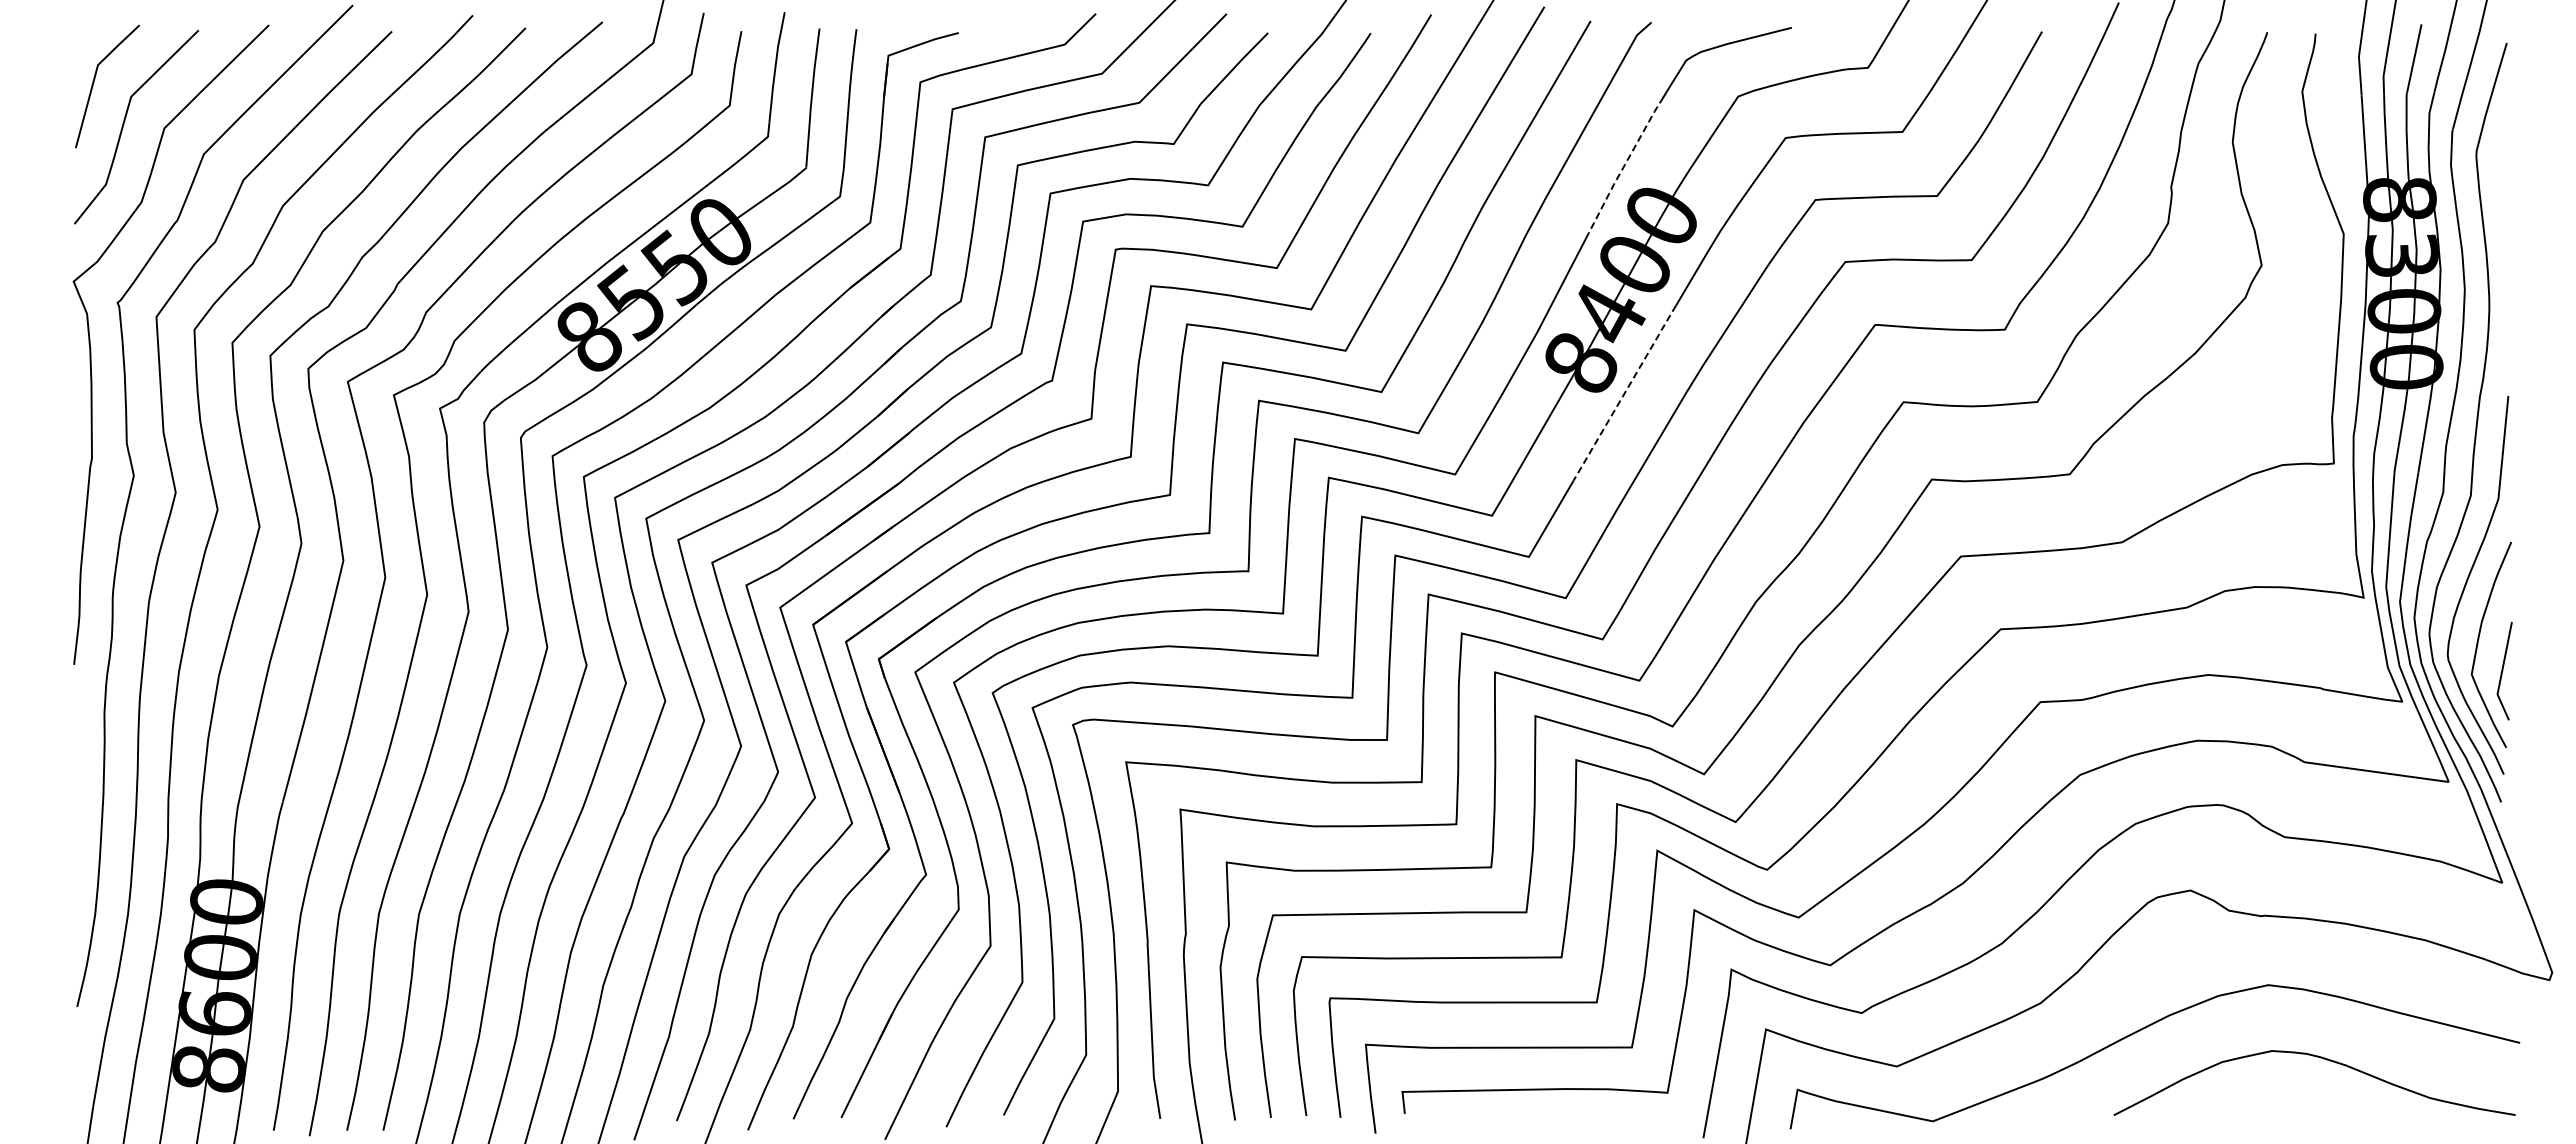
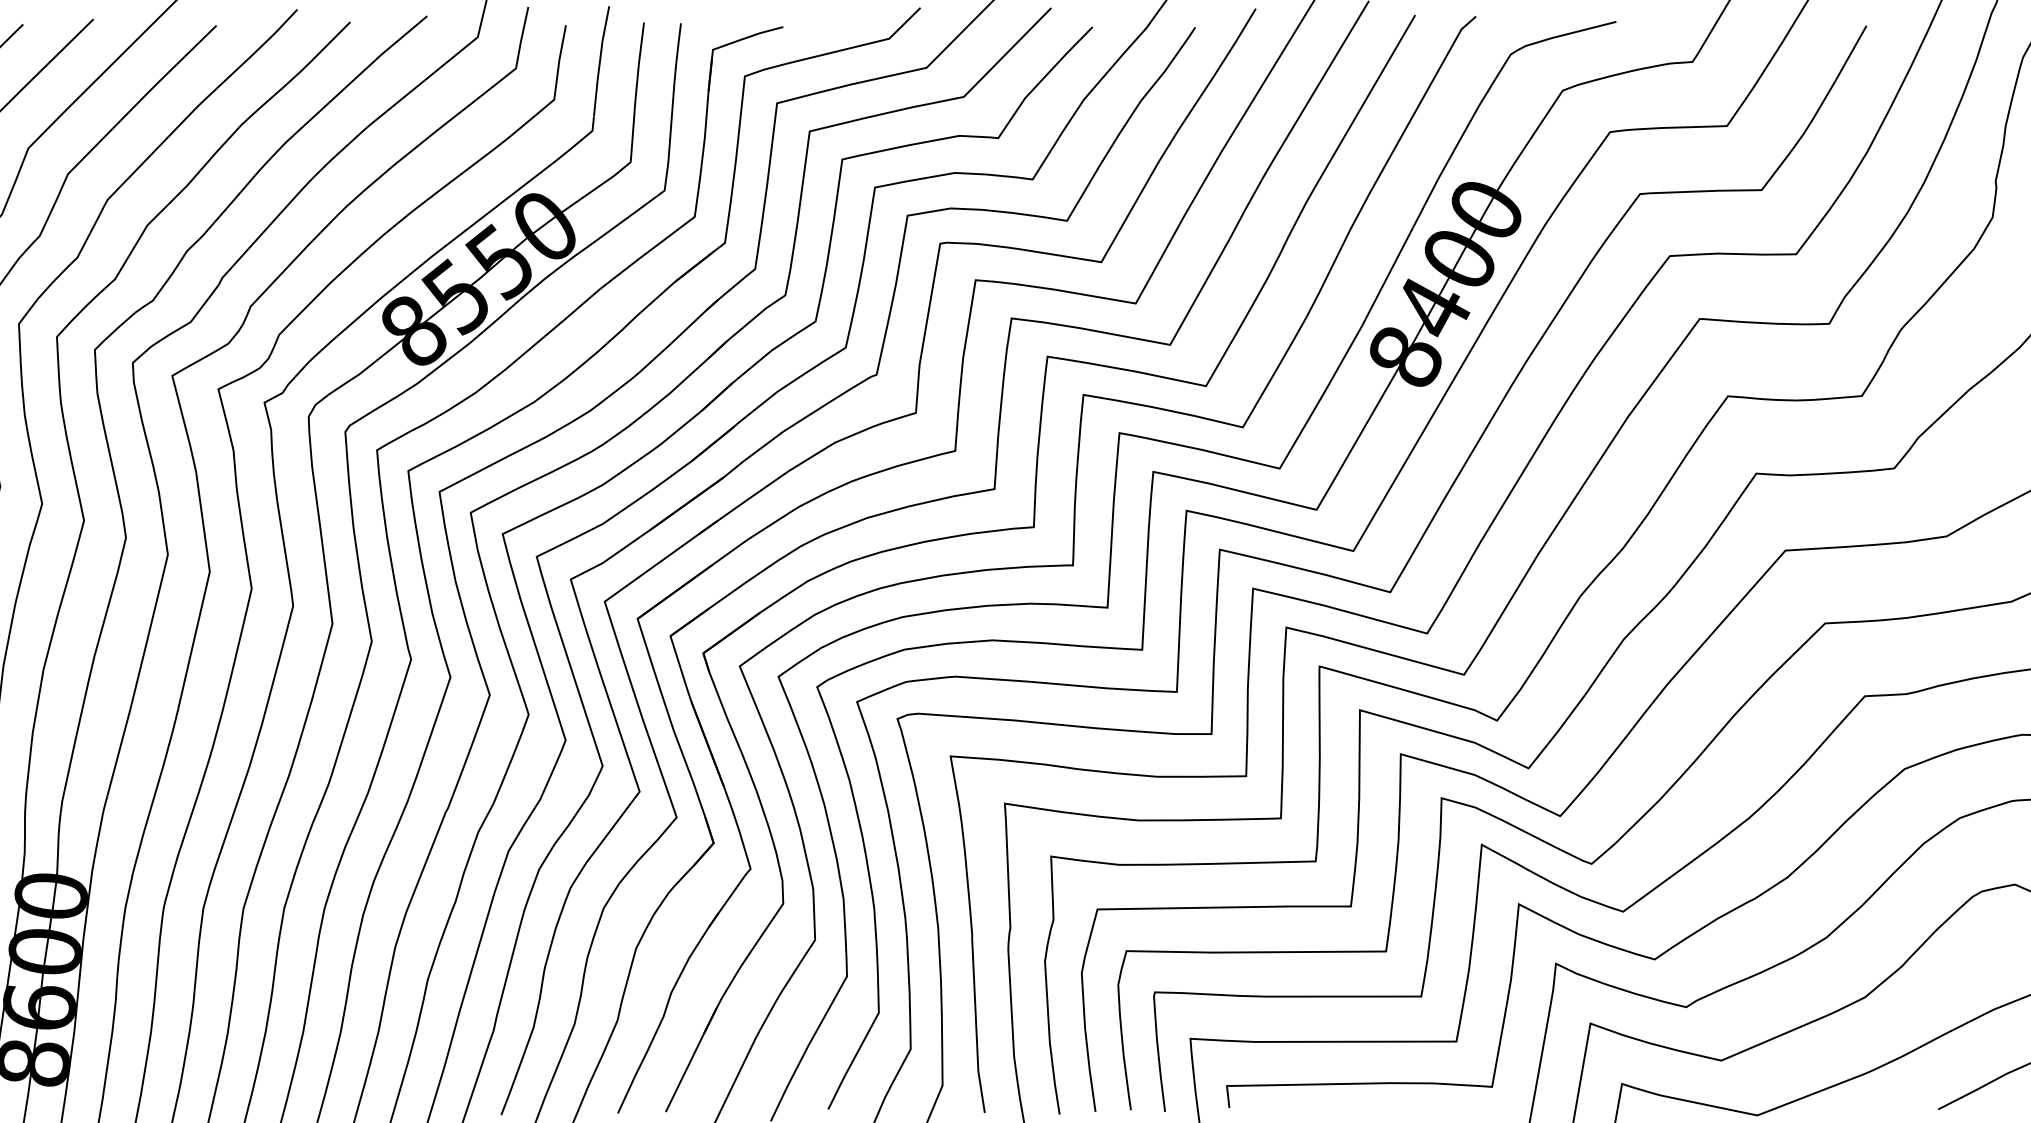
line: (1624, 164) -> (1449, 158), dashed -> solid
line: (1625, 392) -> (1450, 386), dashed -> solid

